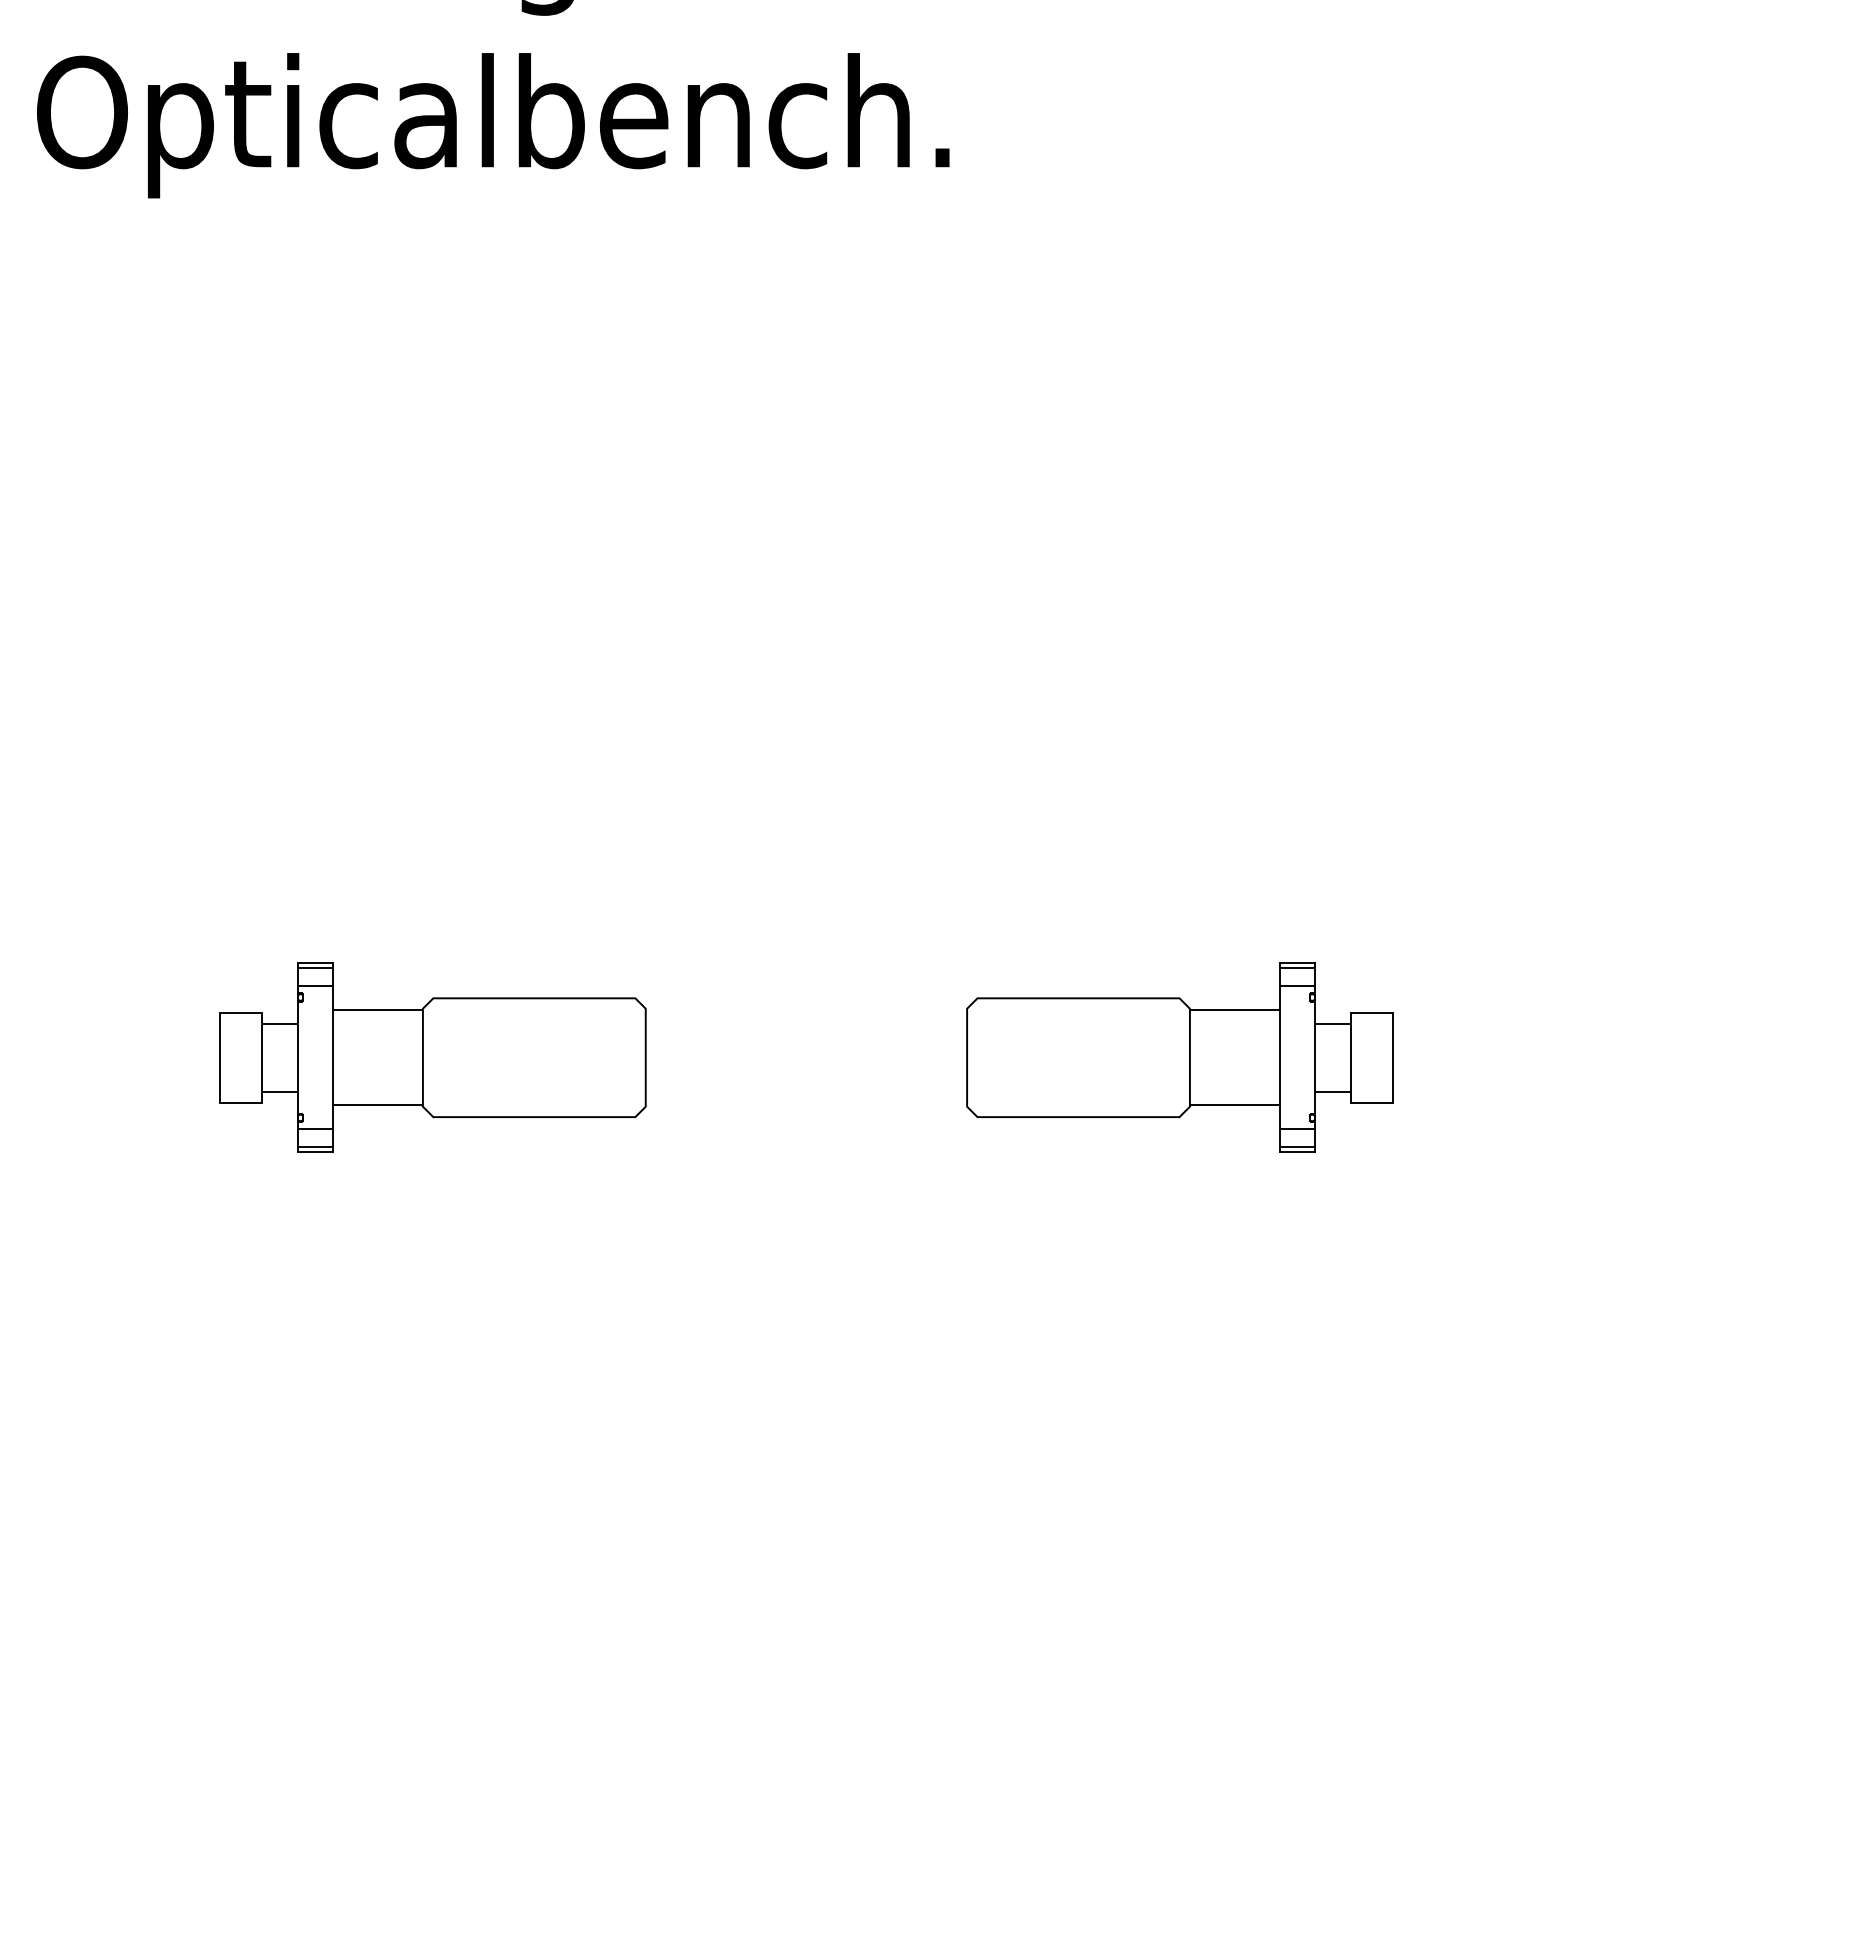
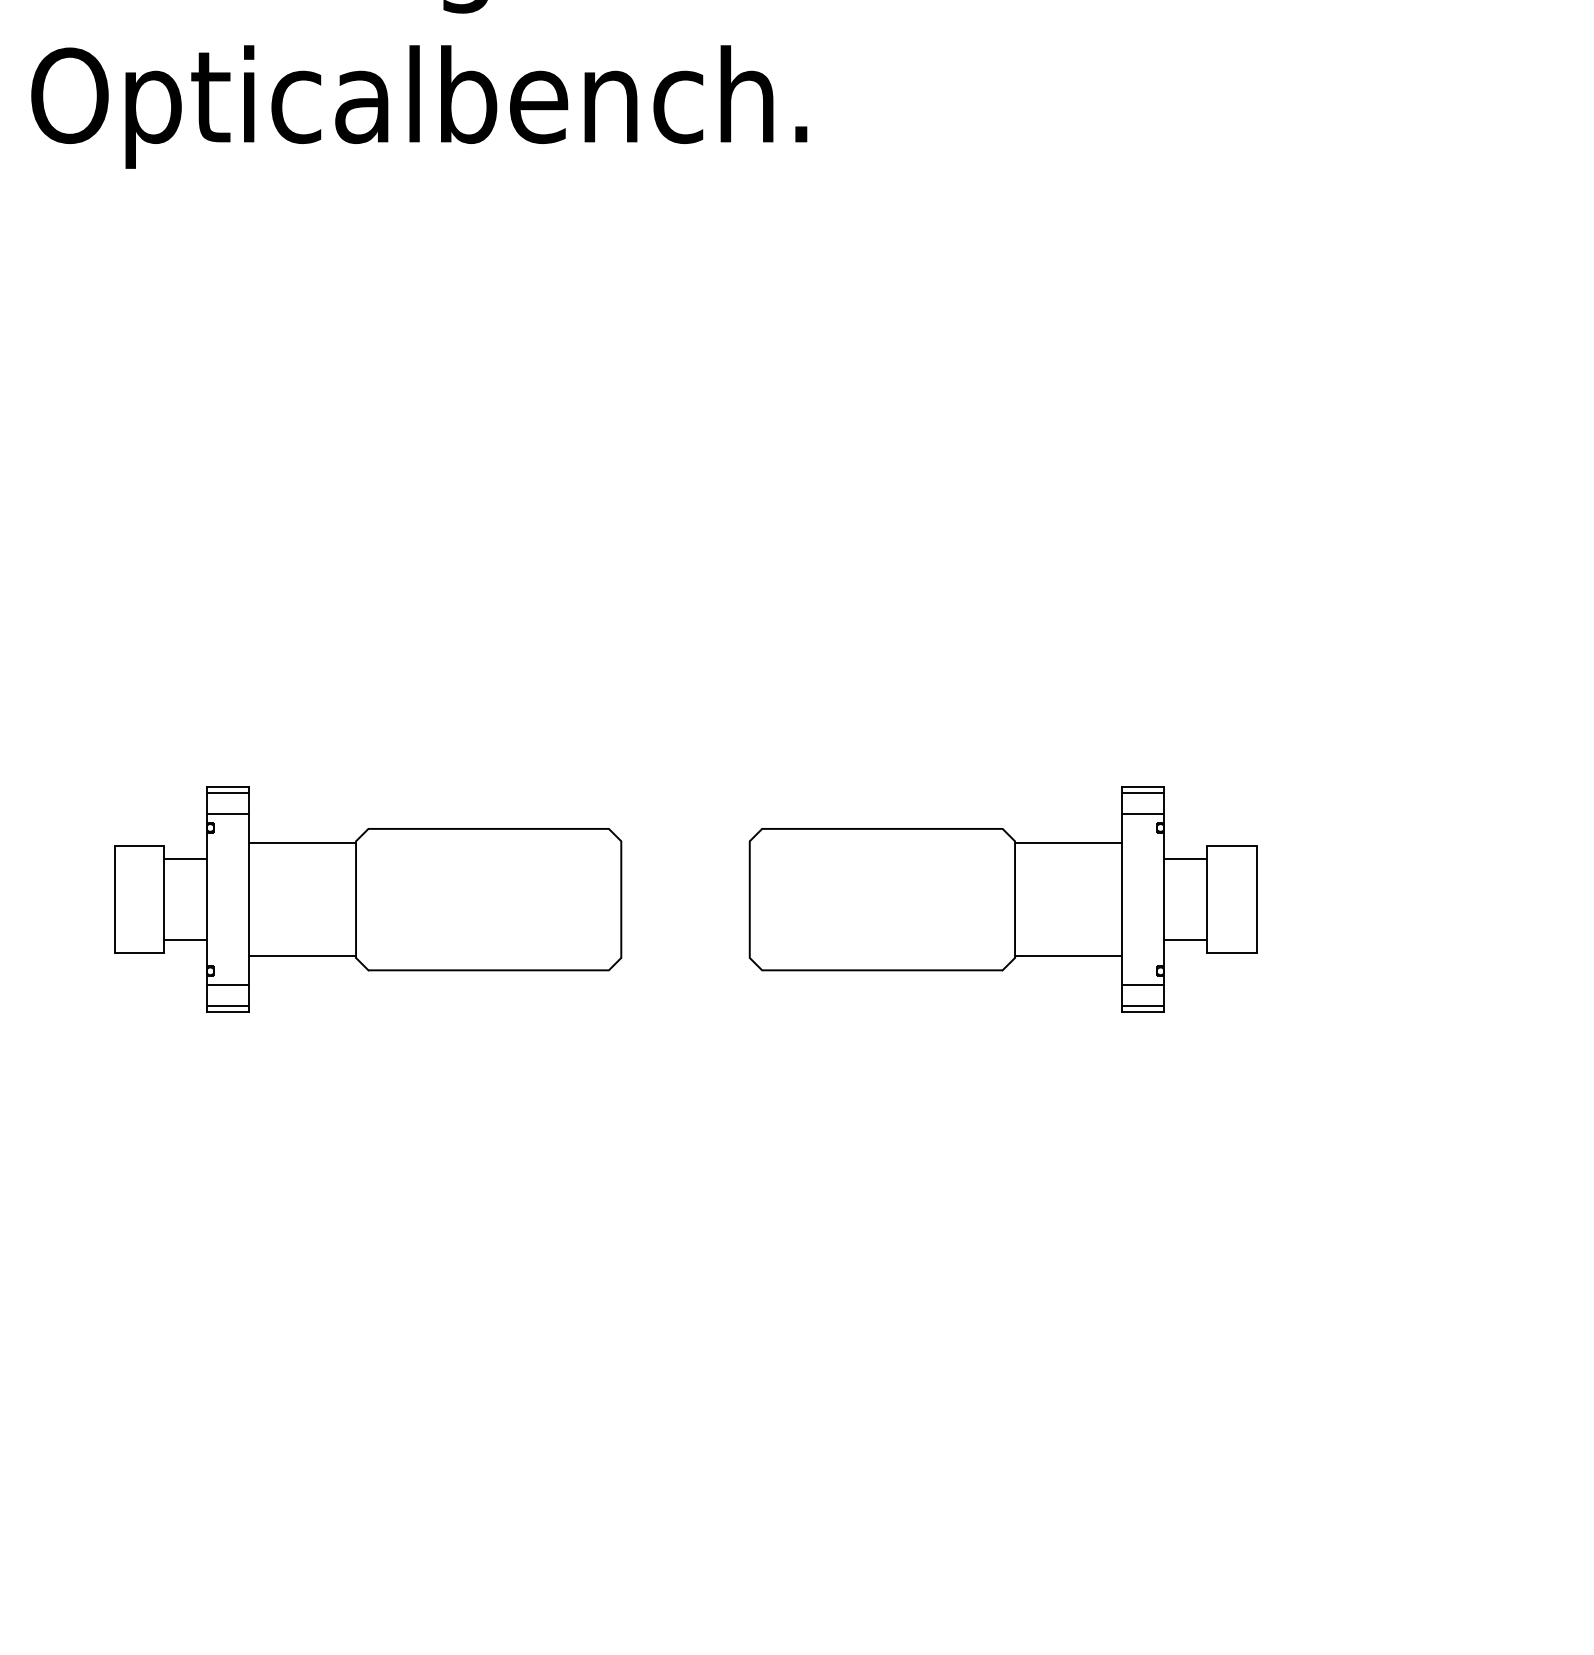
part: (432, 1057) -> (367, 899), size x1.4
part: (1179, 1057) -> (1002, 899), size x1.4

